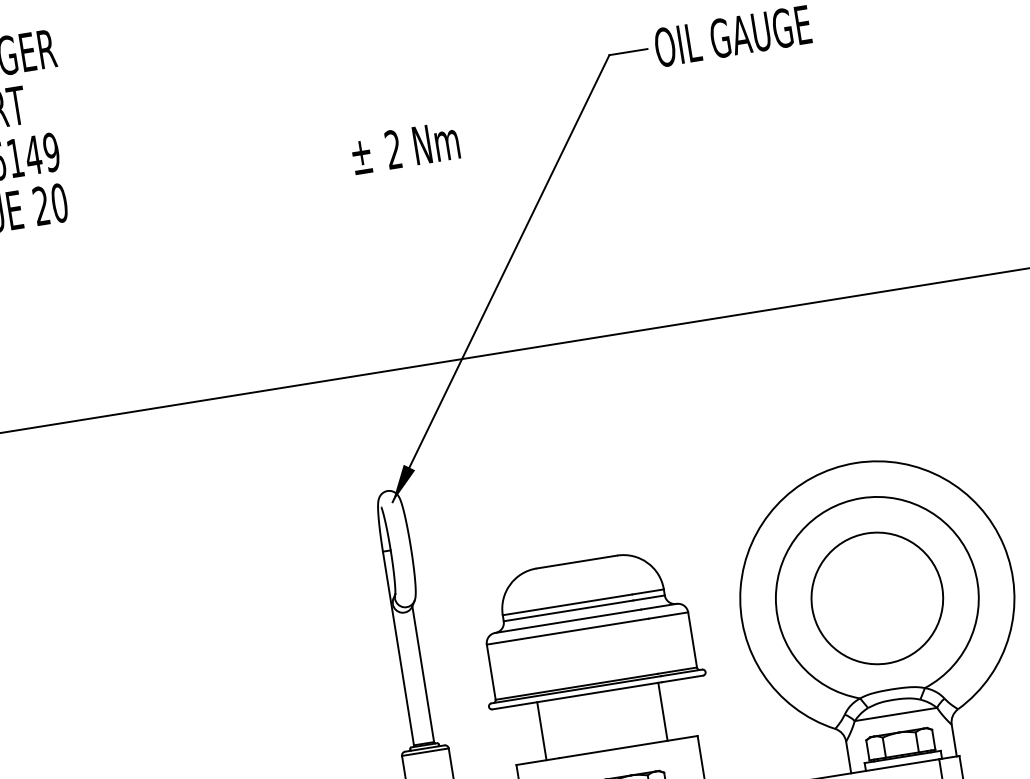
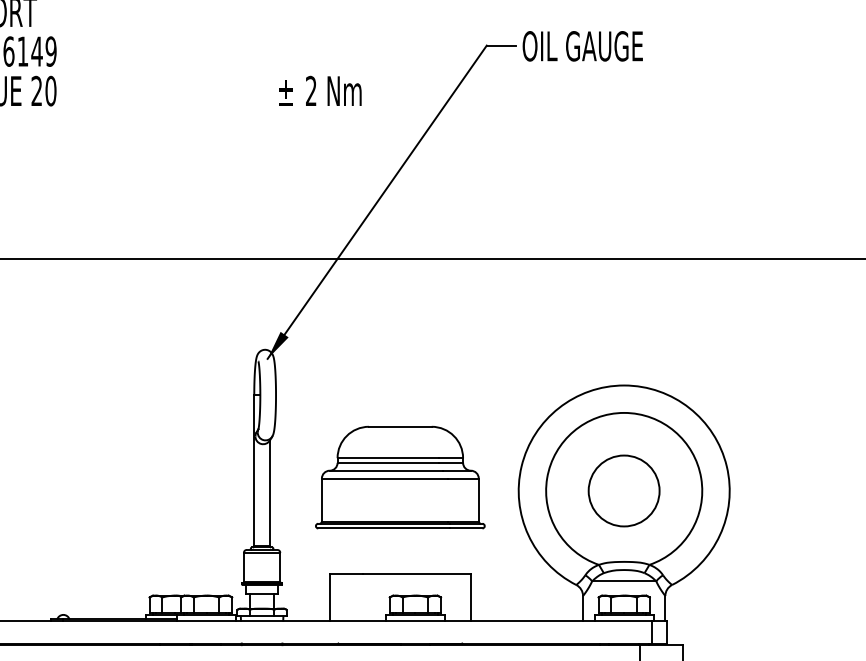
circle: (876, 597) -> (623, 490), size x0.7
line: (662, 711) -> (447, 550), removed
line: (542, 730) -> (353, 550), removed

